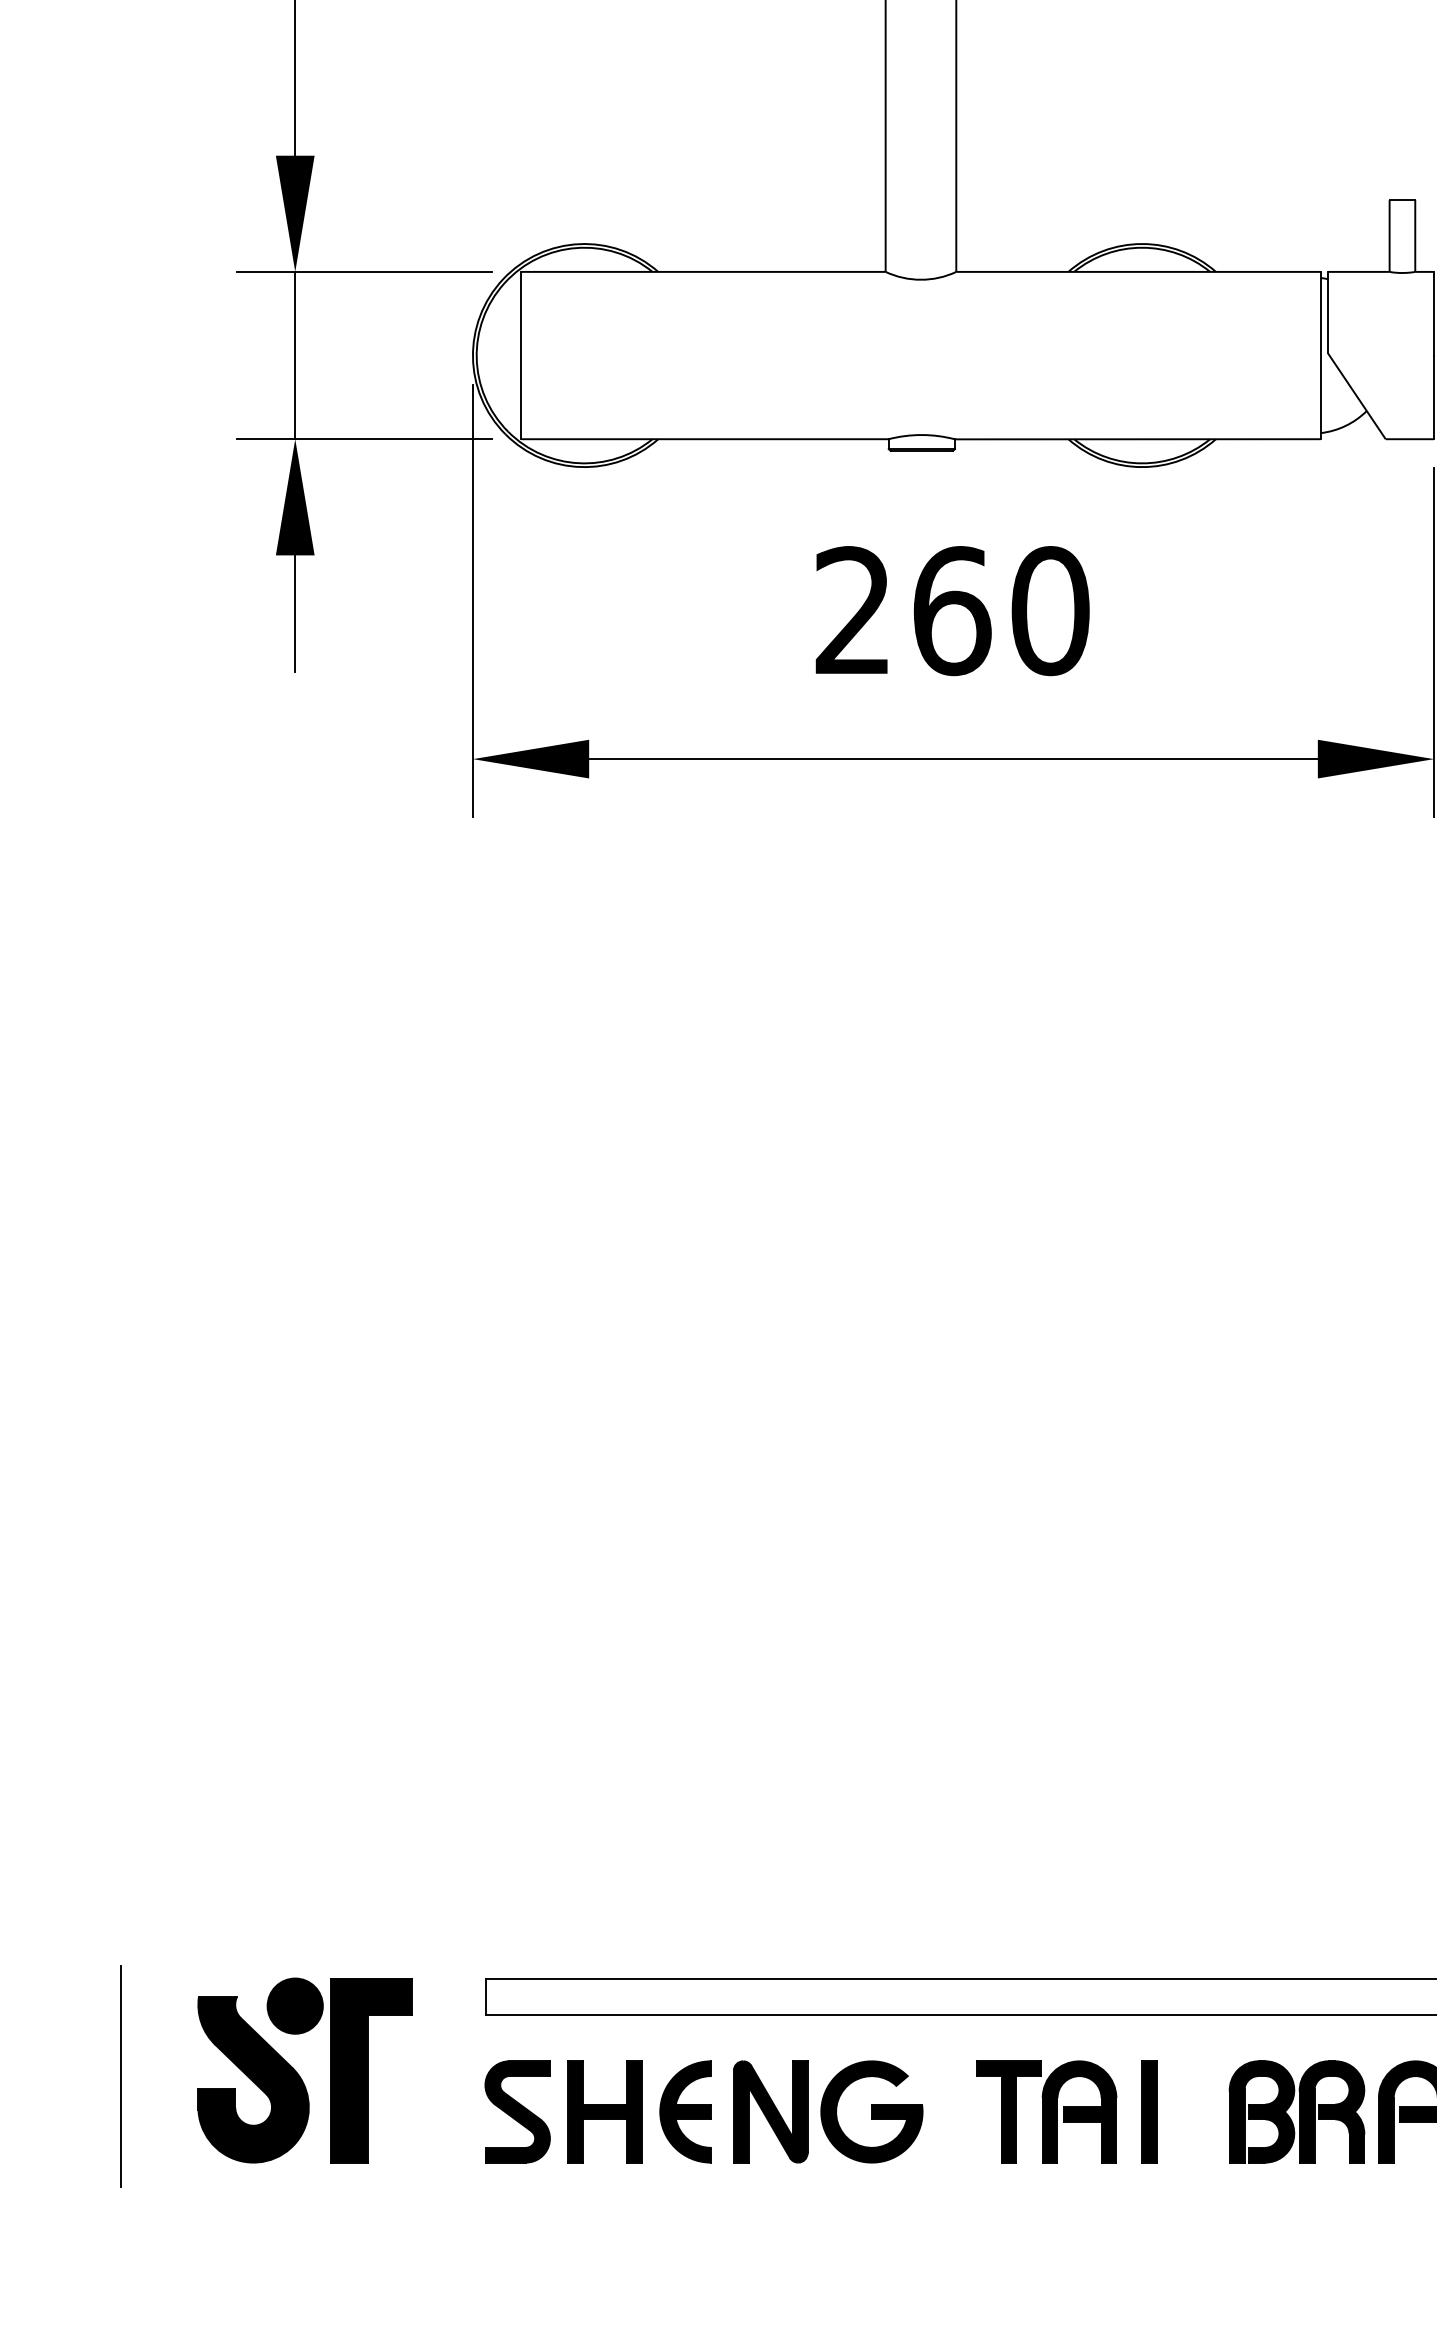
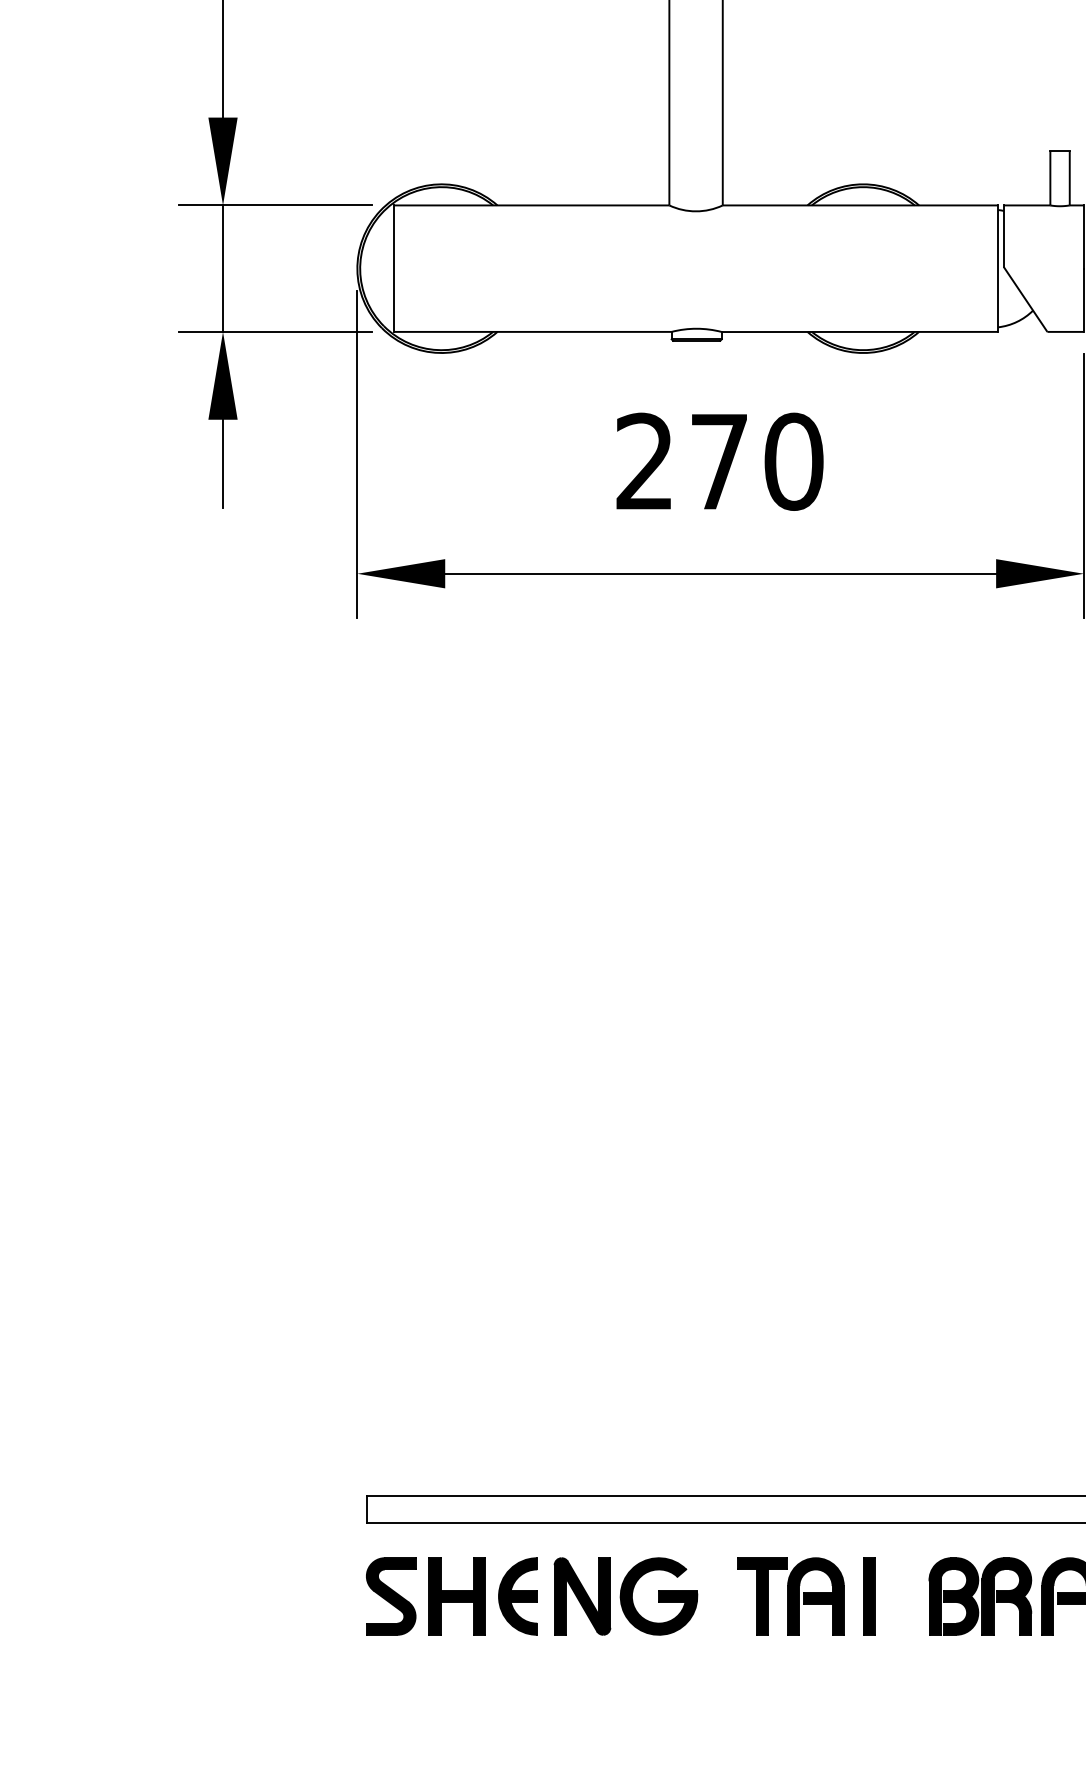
text: (952, 611) -> (719, 462), 260 -> 270
part: (299, 2074) -> (226, 1568), removed
line: (121, 2076) -> (91, 1569), removed

